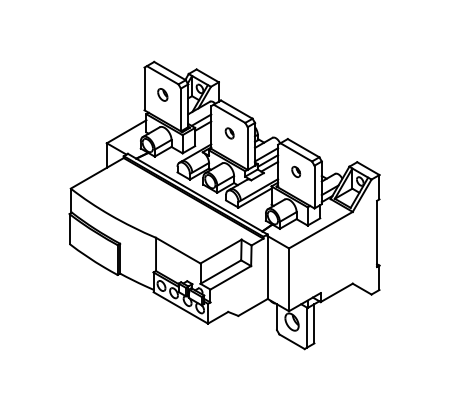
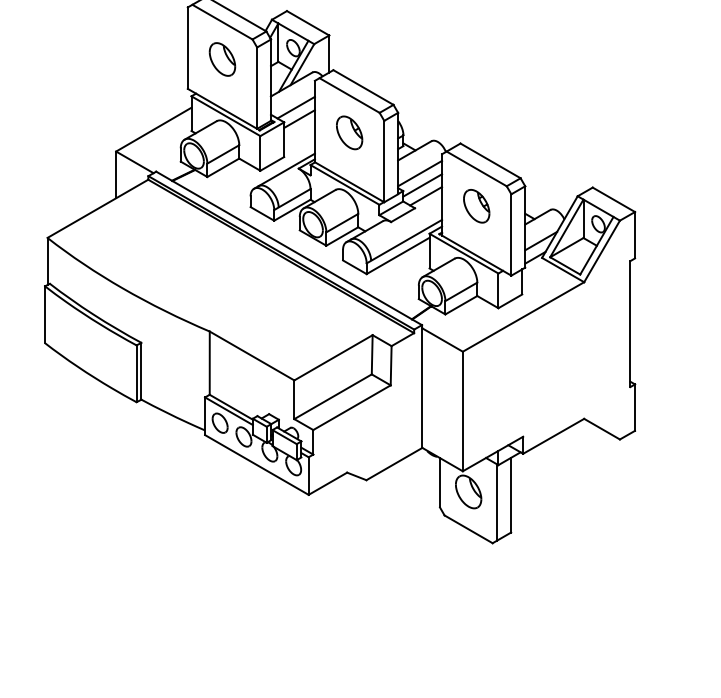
part: (162, 94) -> (222, 58), size x1.43
part: (229, 133) -> (349, 132), size x1.67
part: (295, 171) -> (475, 205), size x1.67

